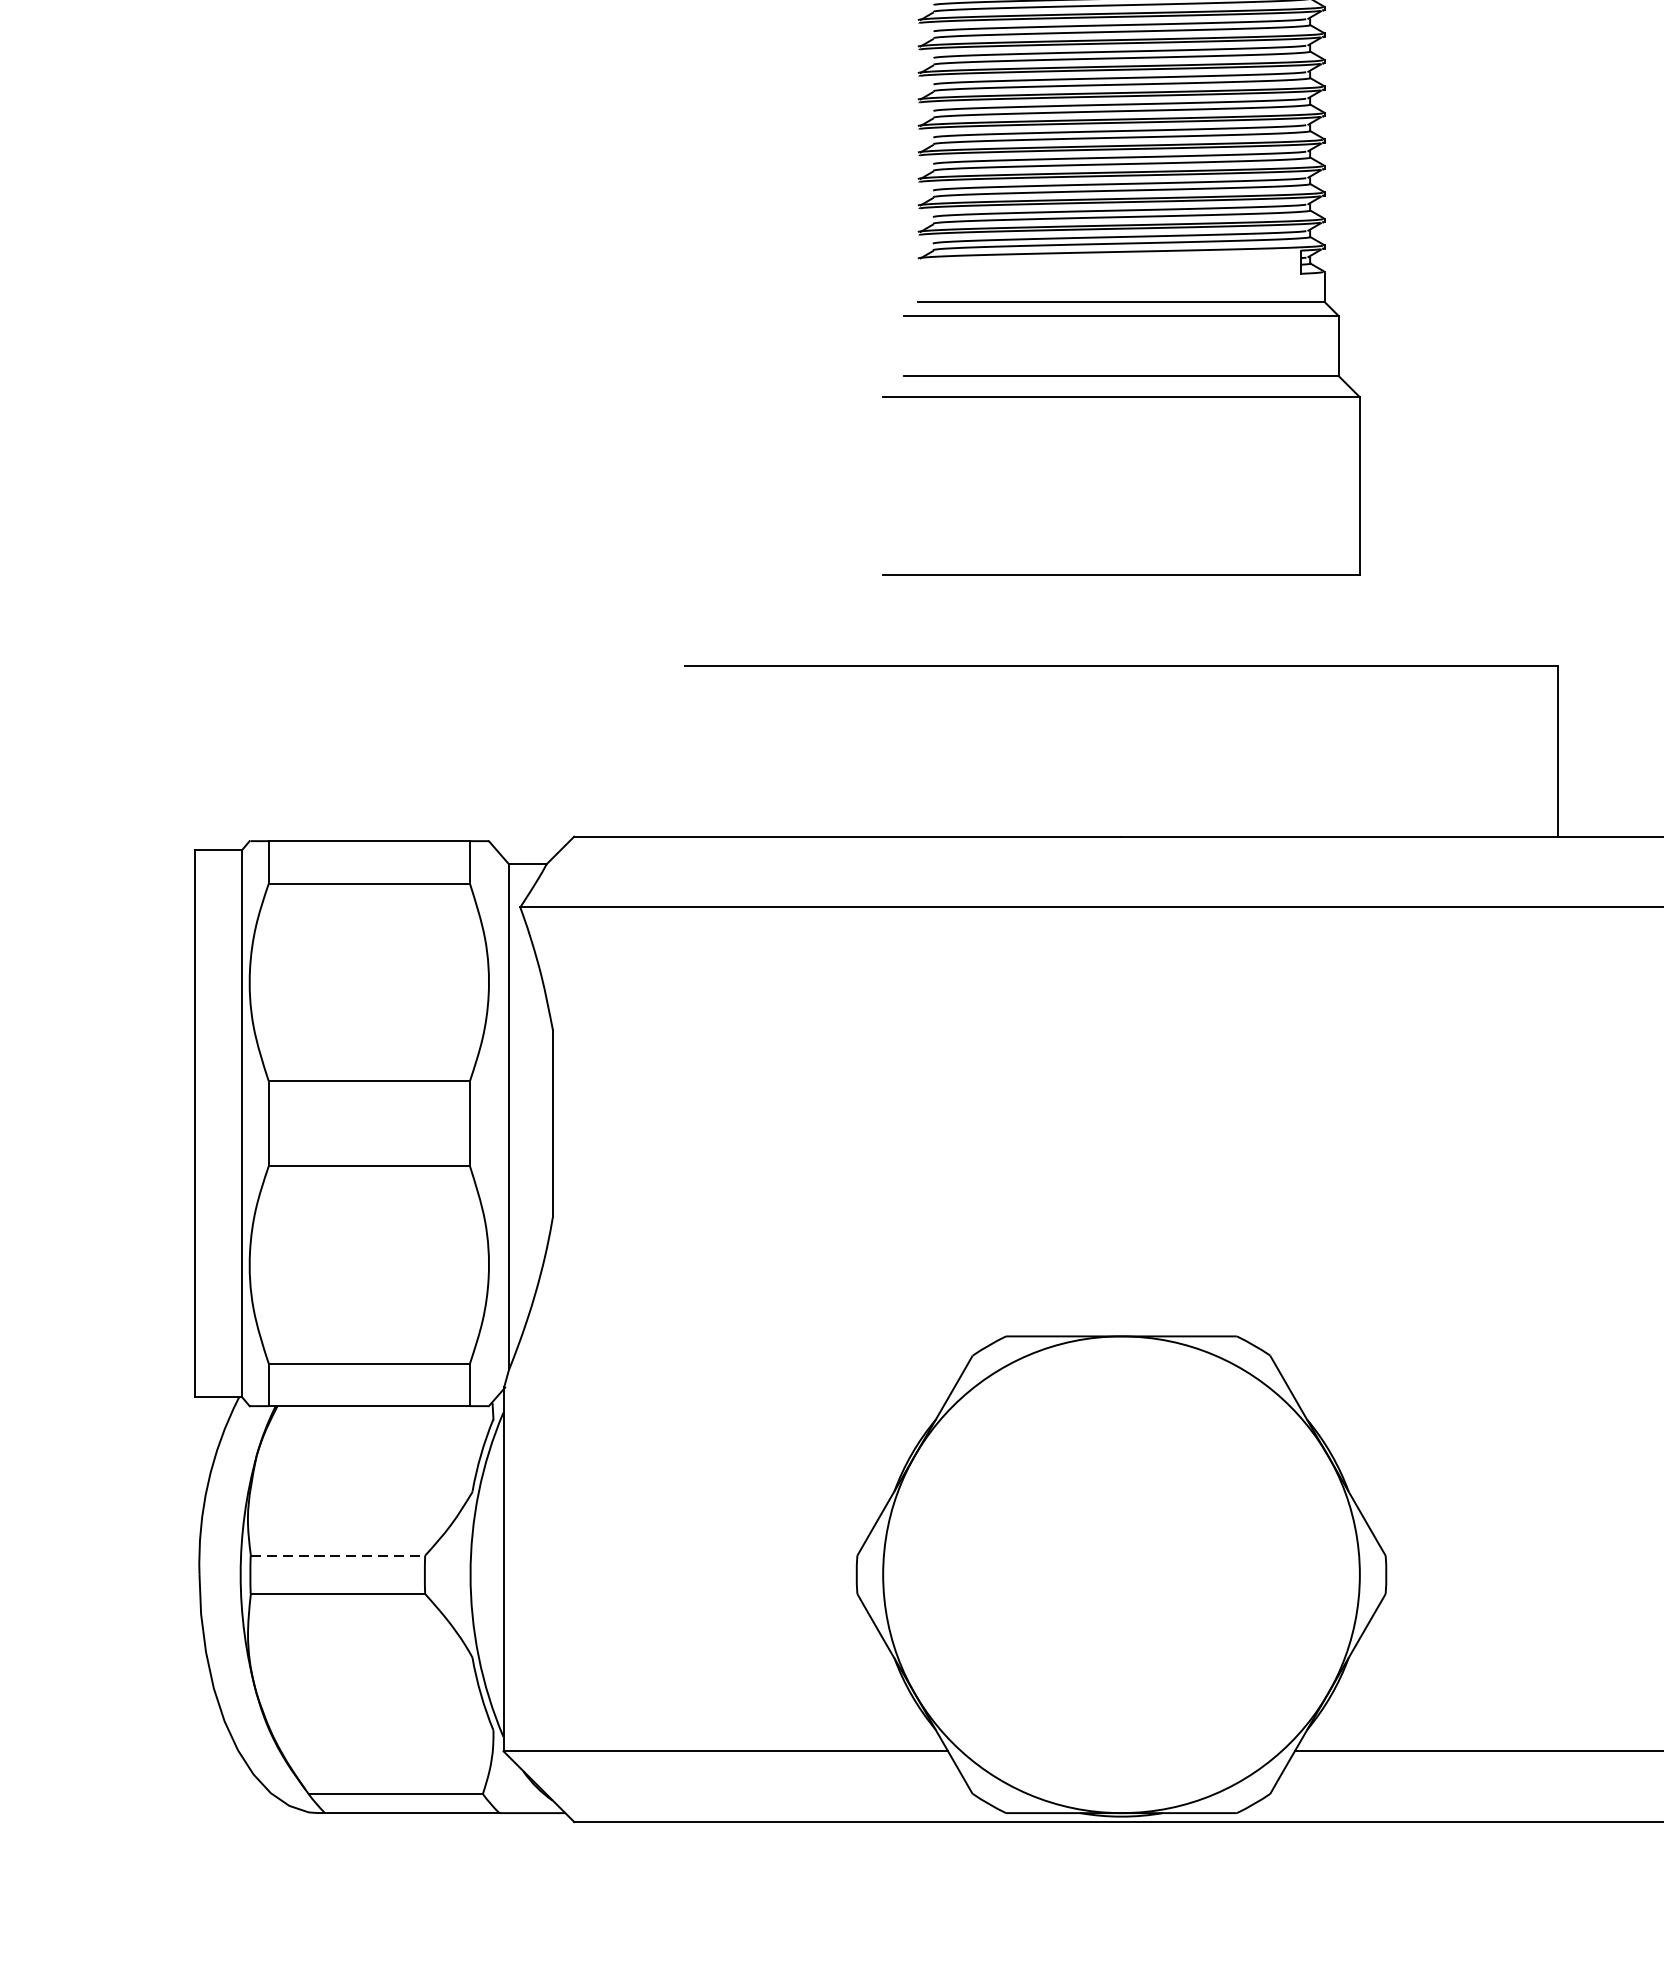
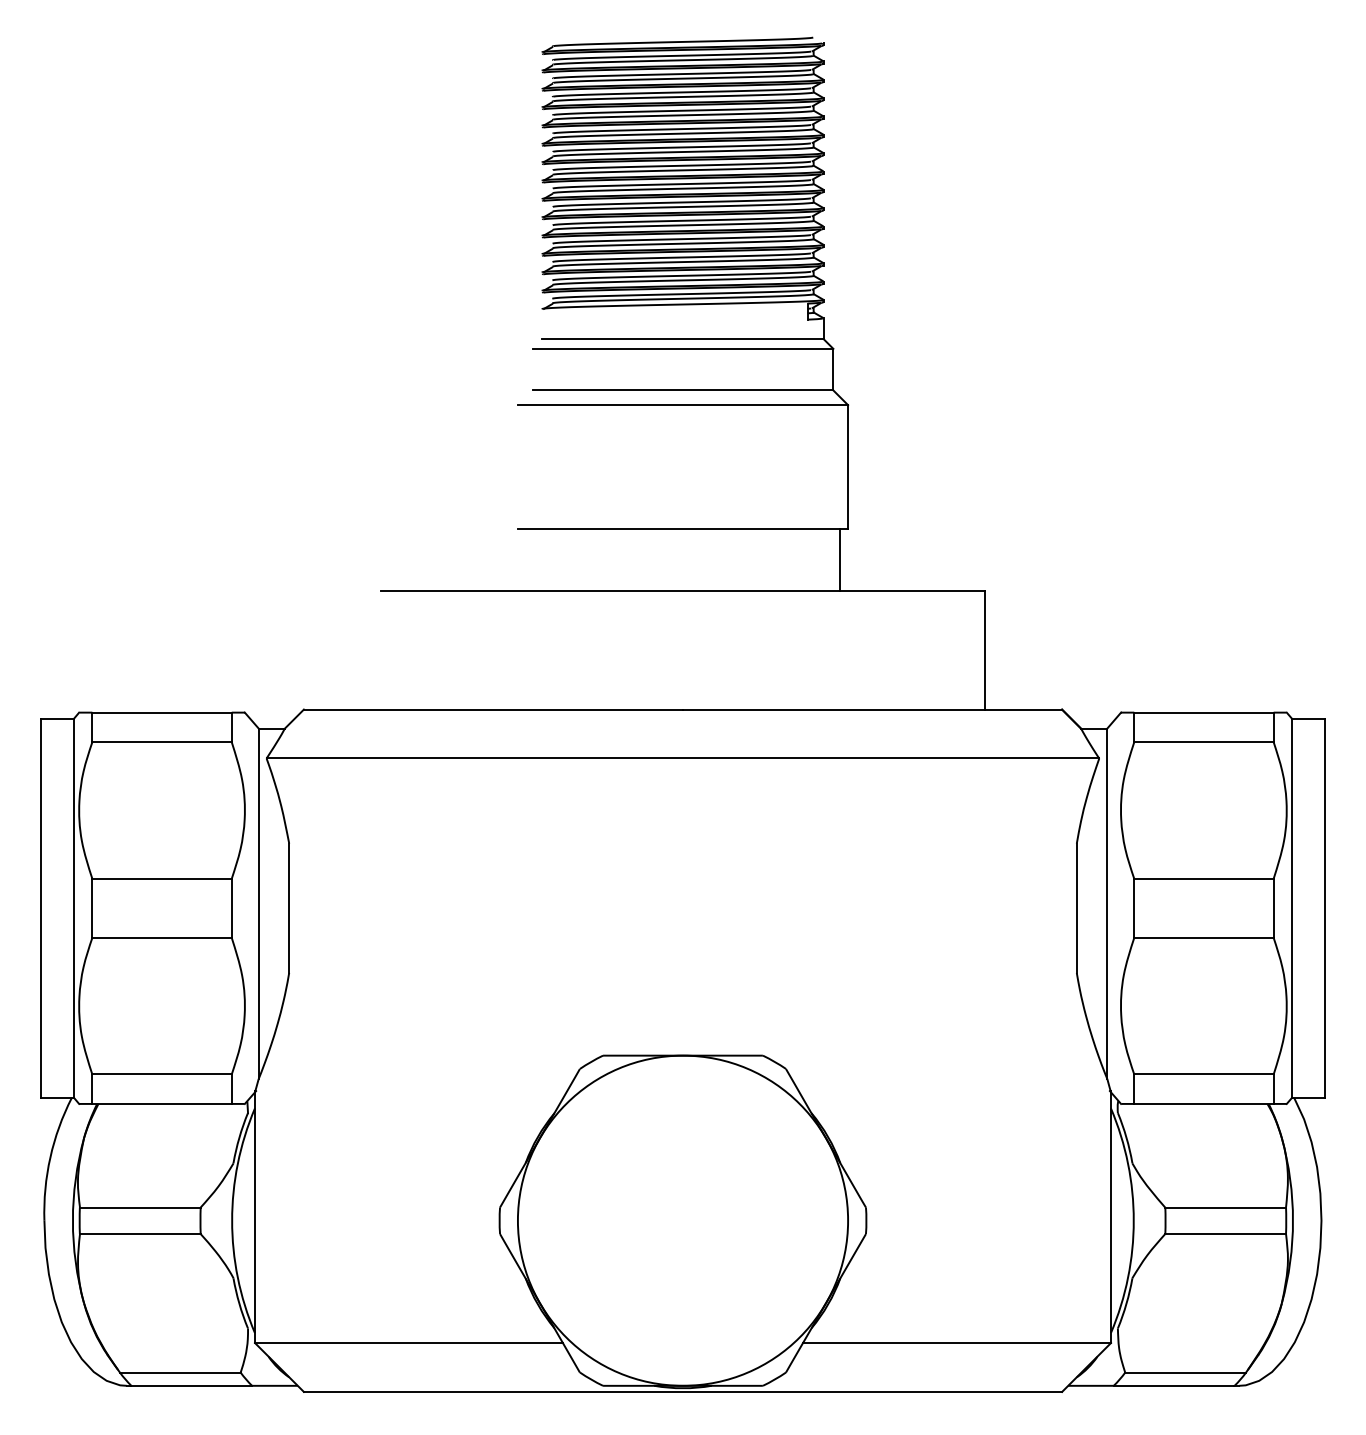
line: (1348, 620) -> (840, 559), added
line: (338, 1555) -> (140, 1207), dashed -> solid

